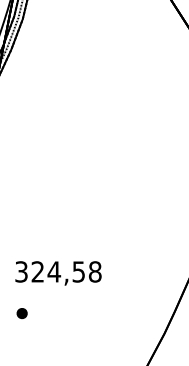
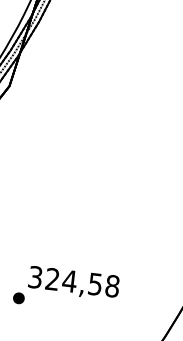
text: (58, 273) -> (73, 283), moved

